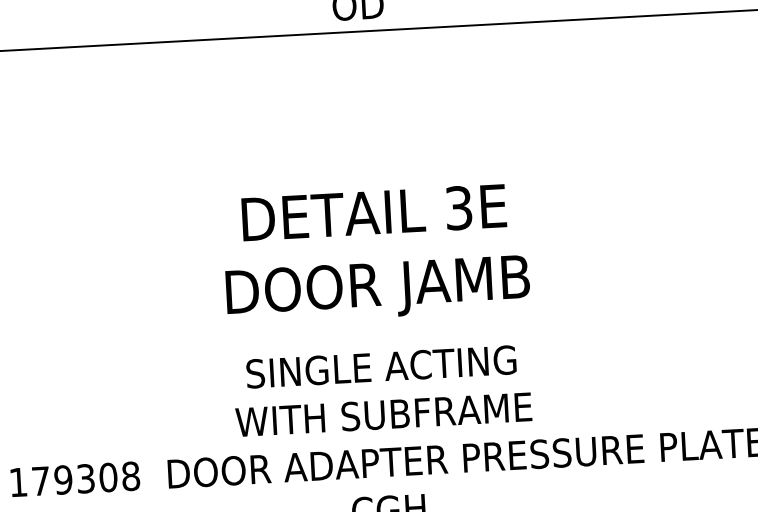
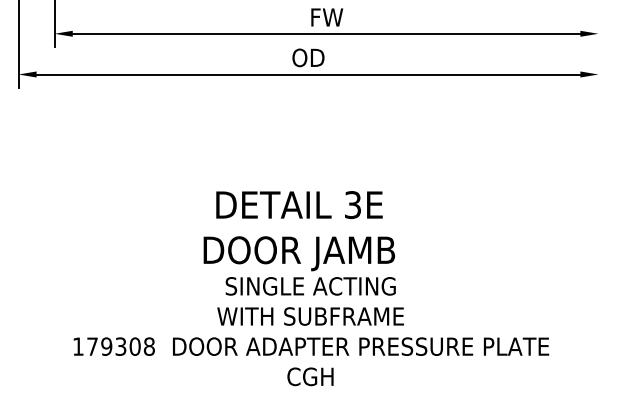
text: (374, 254) -> (298, 231), moved

